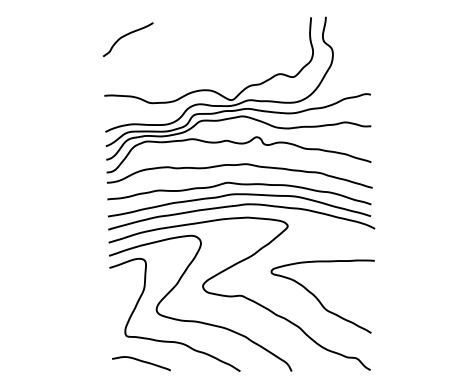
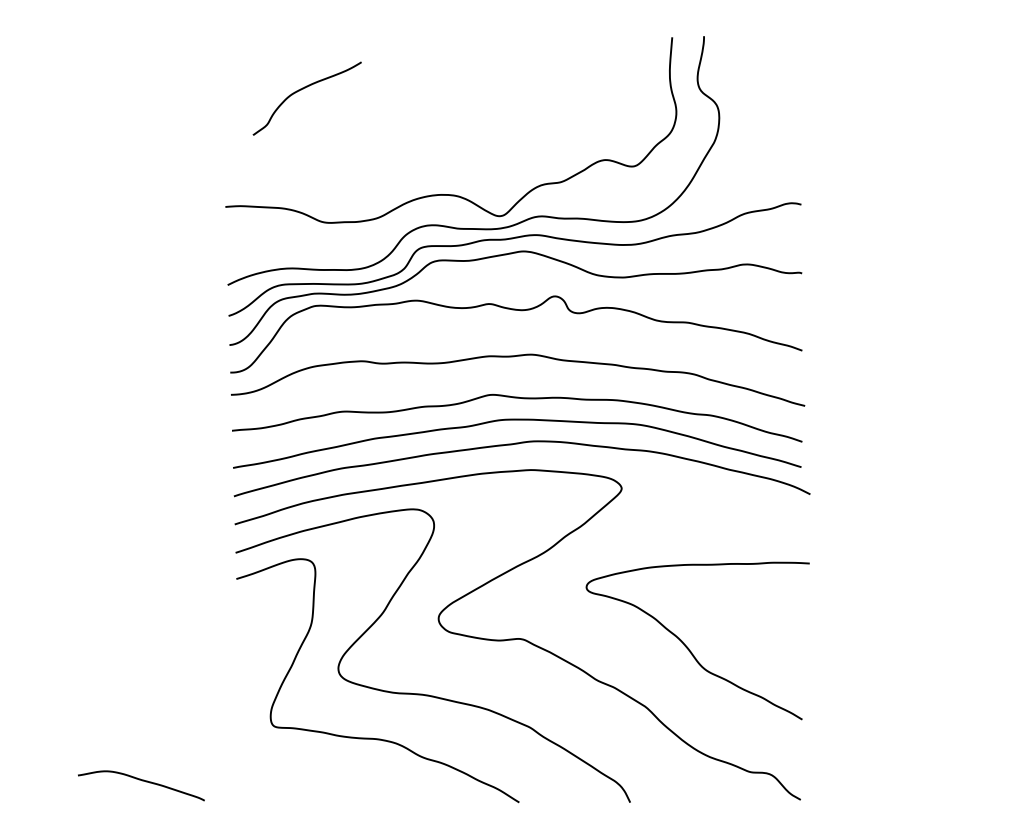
curve: (127, 35) -> (305, 89), moved
curve: (142, 362) -> (143, 783), moved

